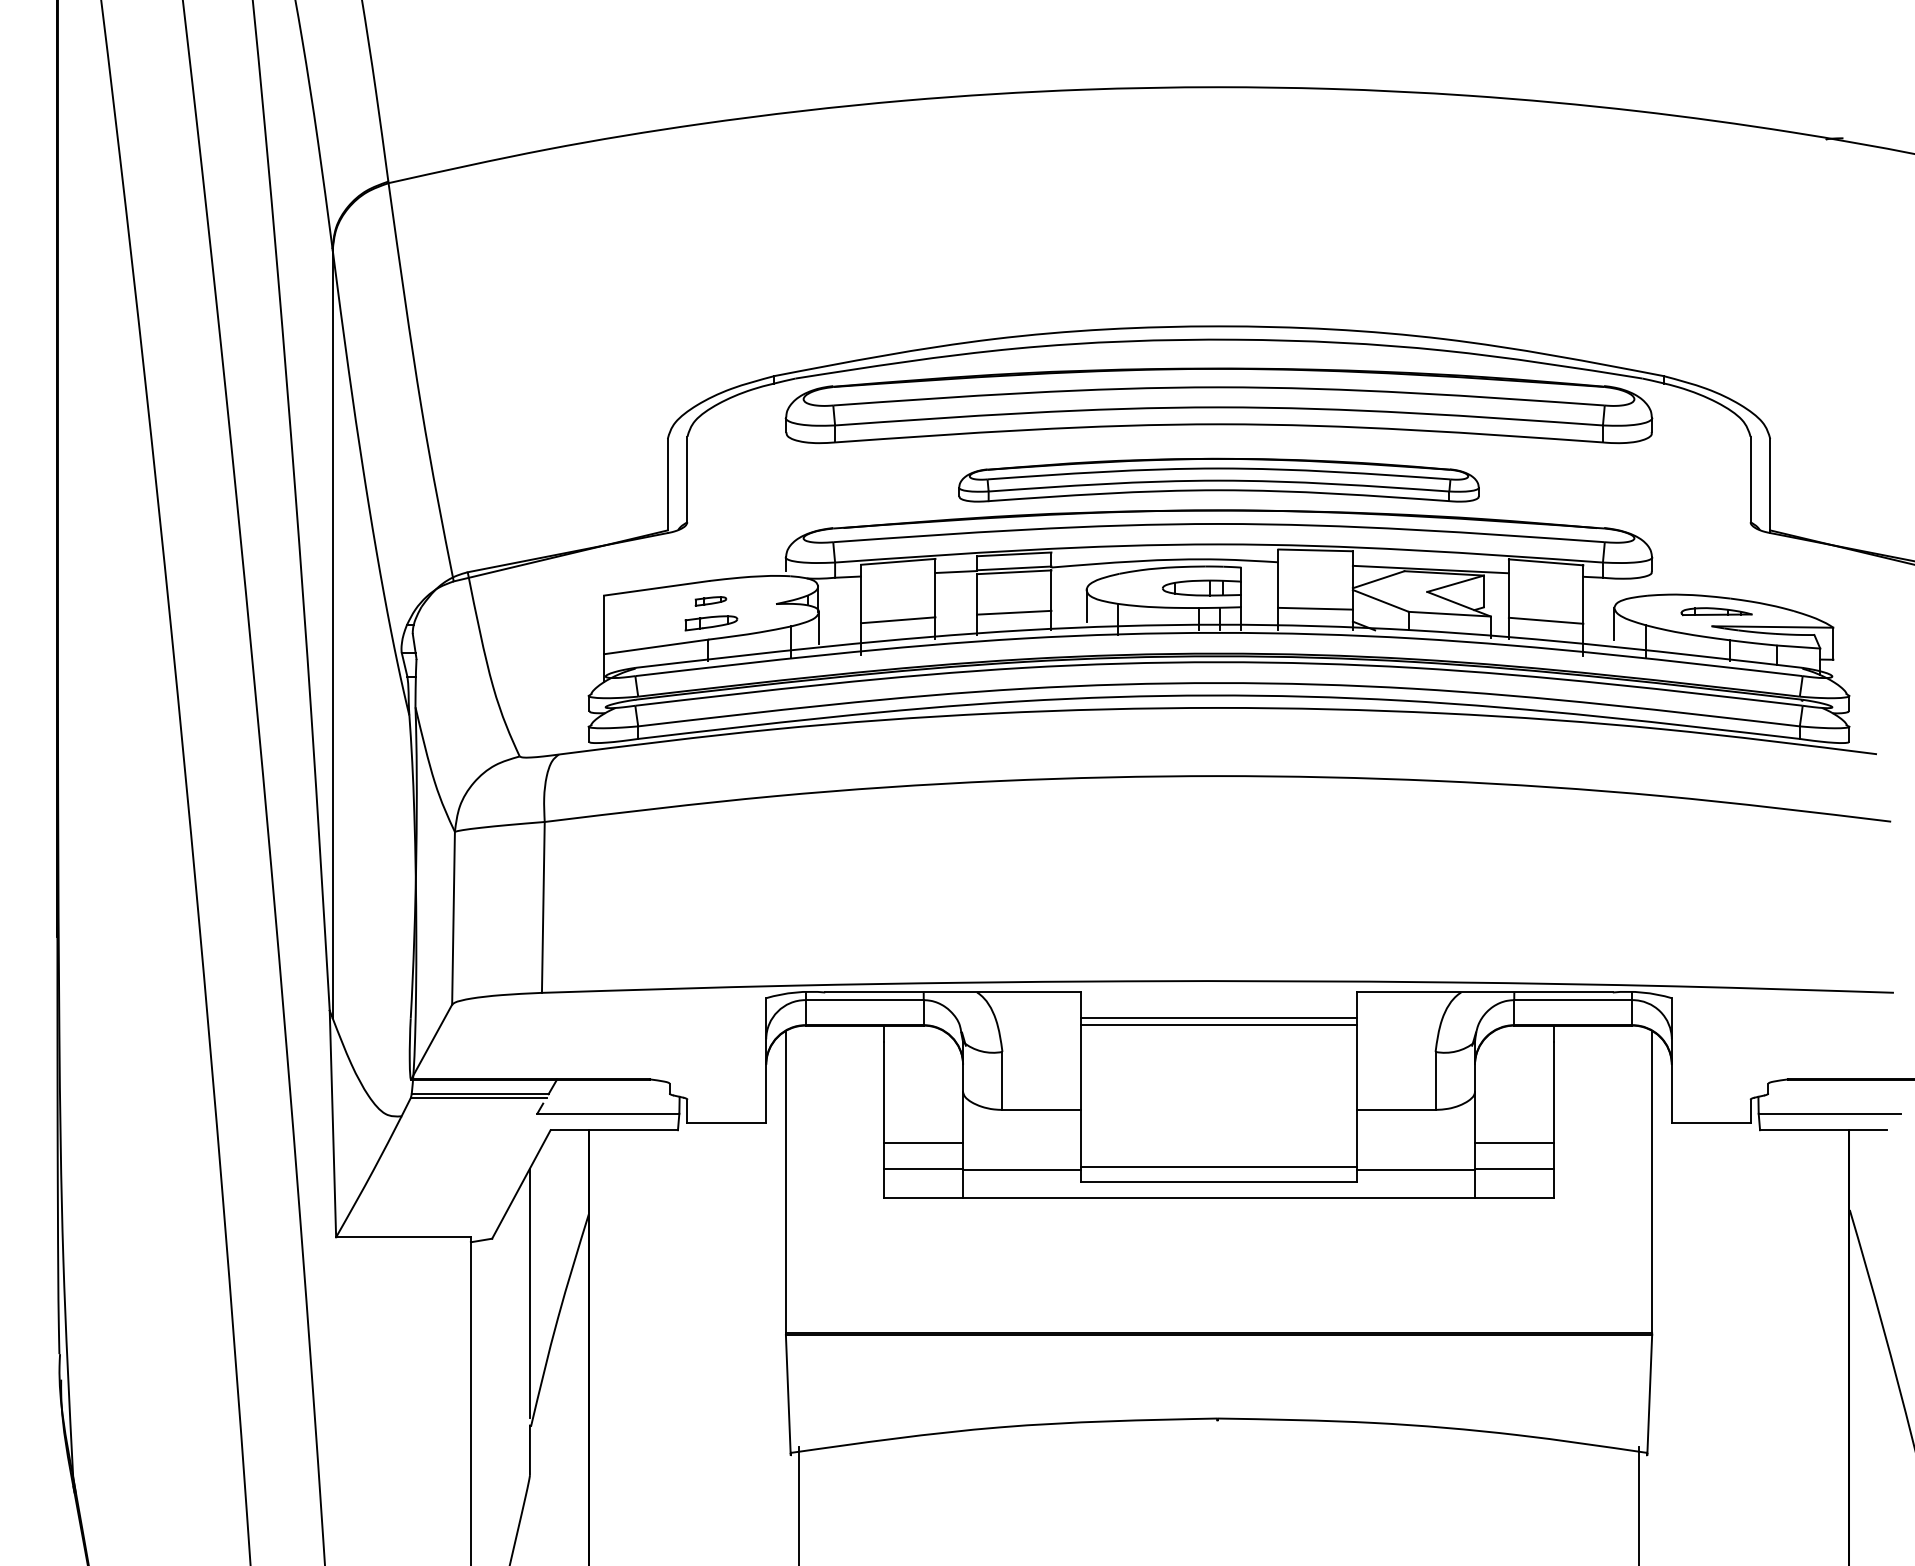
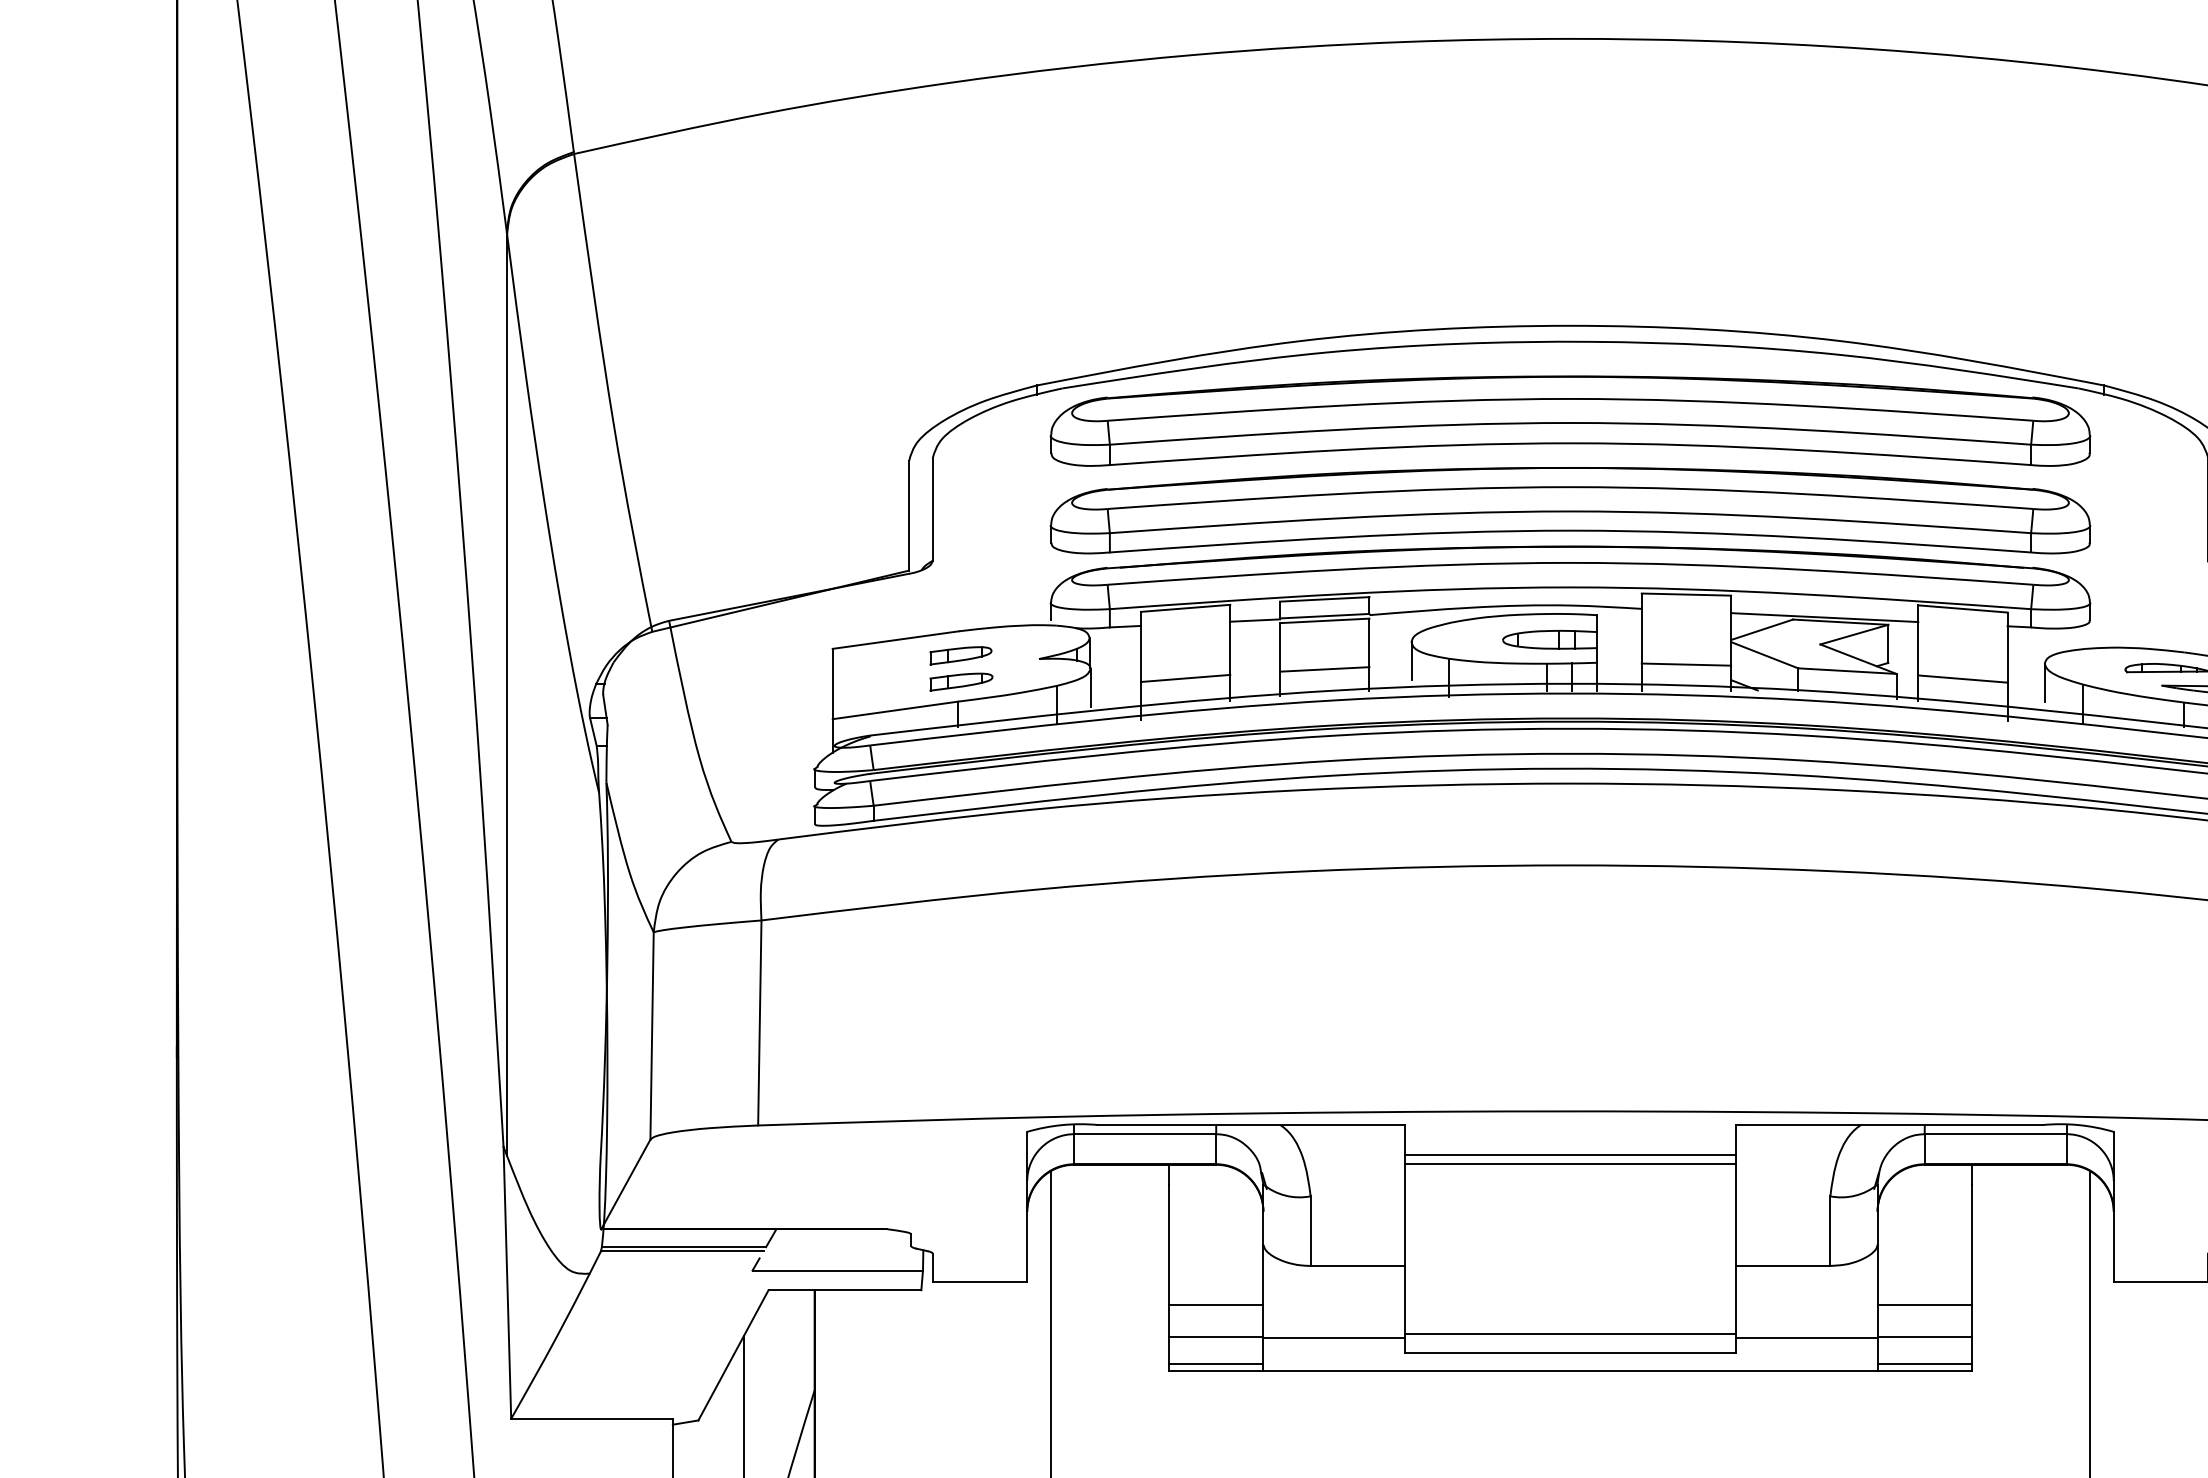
part: (1218, 479) -> (1569, 509), size x1.67
part: (710, 601) -> (960, 655), size x1.67
line: (923, 1191) -> (1215, 1363), added
line: (1513, 1191) -> (1923, 1363), added

